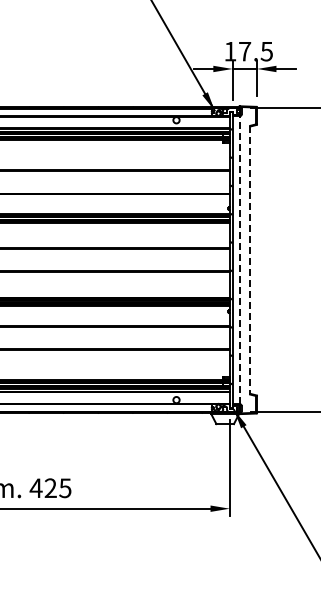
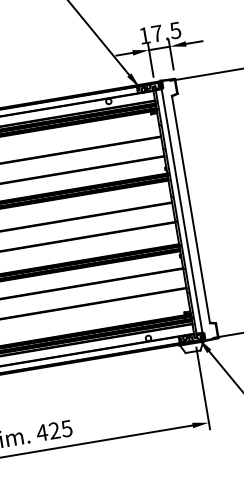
line: (239, 260) -> (182, 211), dashed -> solid
line: (250, 260) -> (191, 209), dashed -> solid

